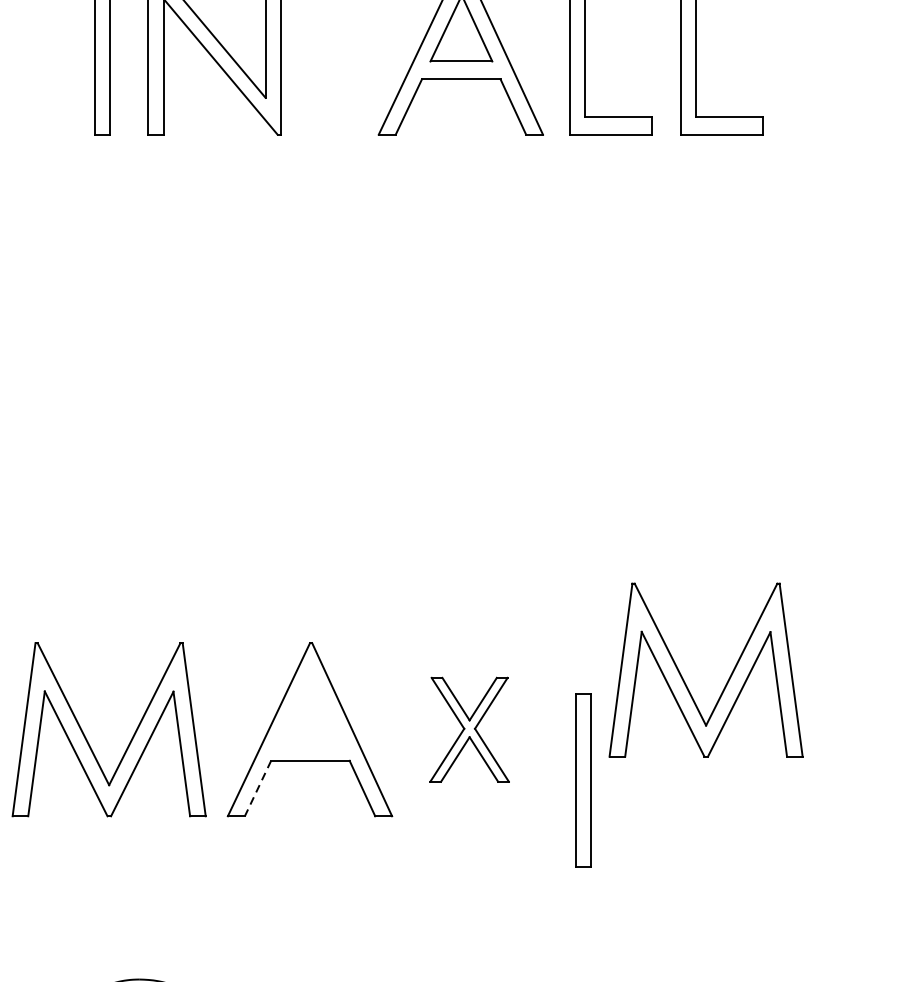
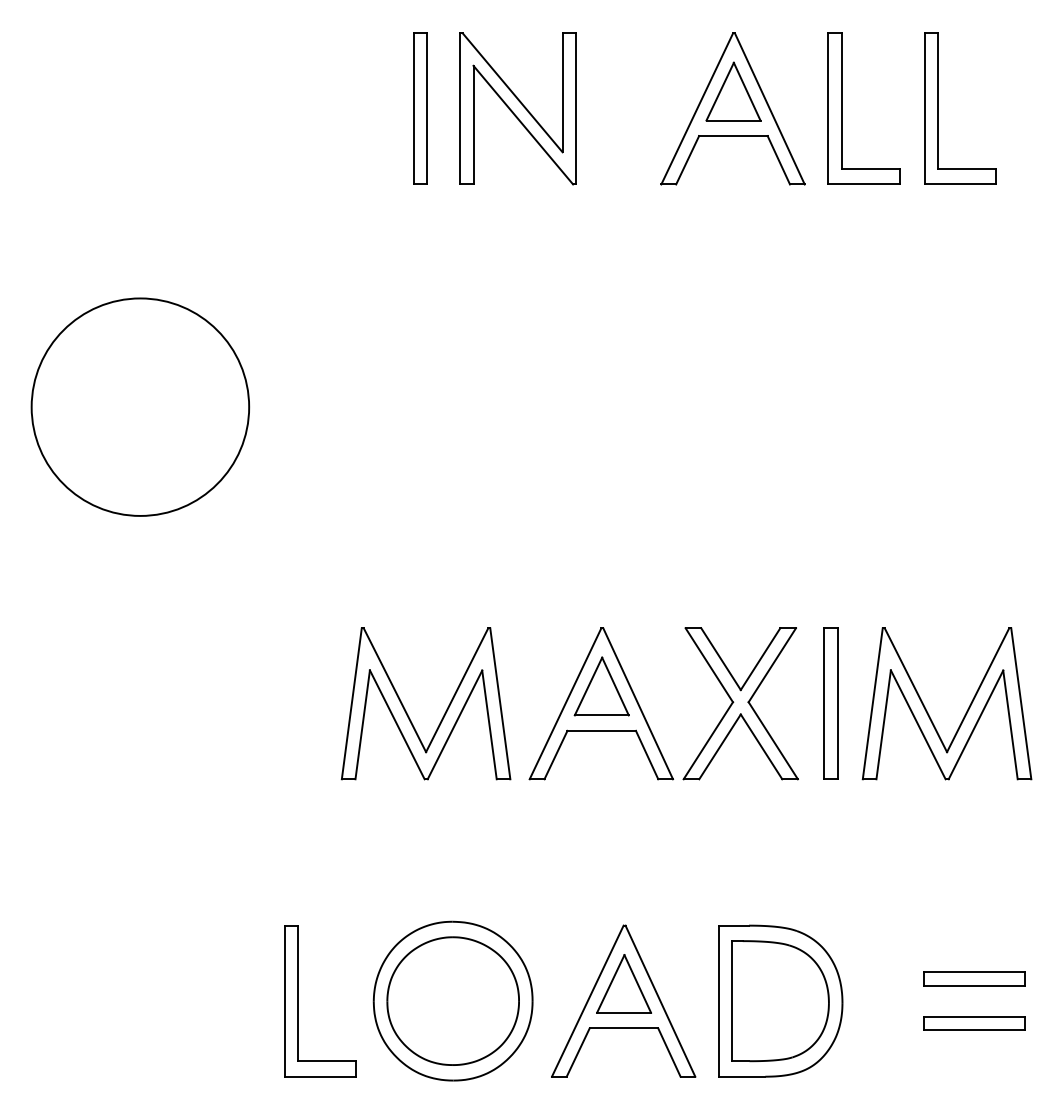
part: (684, 680) -> (928, 712), moved
part: (310, 709) -> (601, 686), added
part: (469, 729) -> (740, 703), size x1.67
part: (582, 779) -> (830, 703), moved
line: (257, 789) -> (555, 755), dashed -> solid

